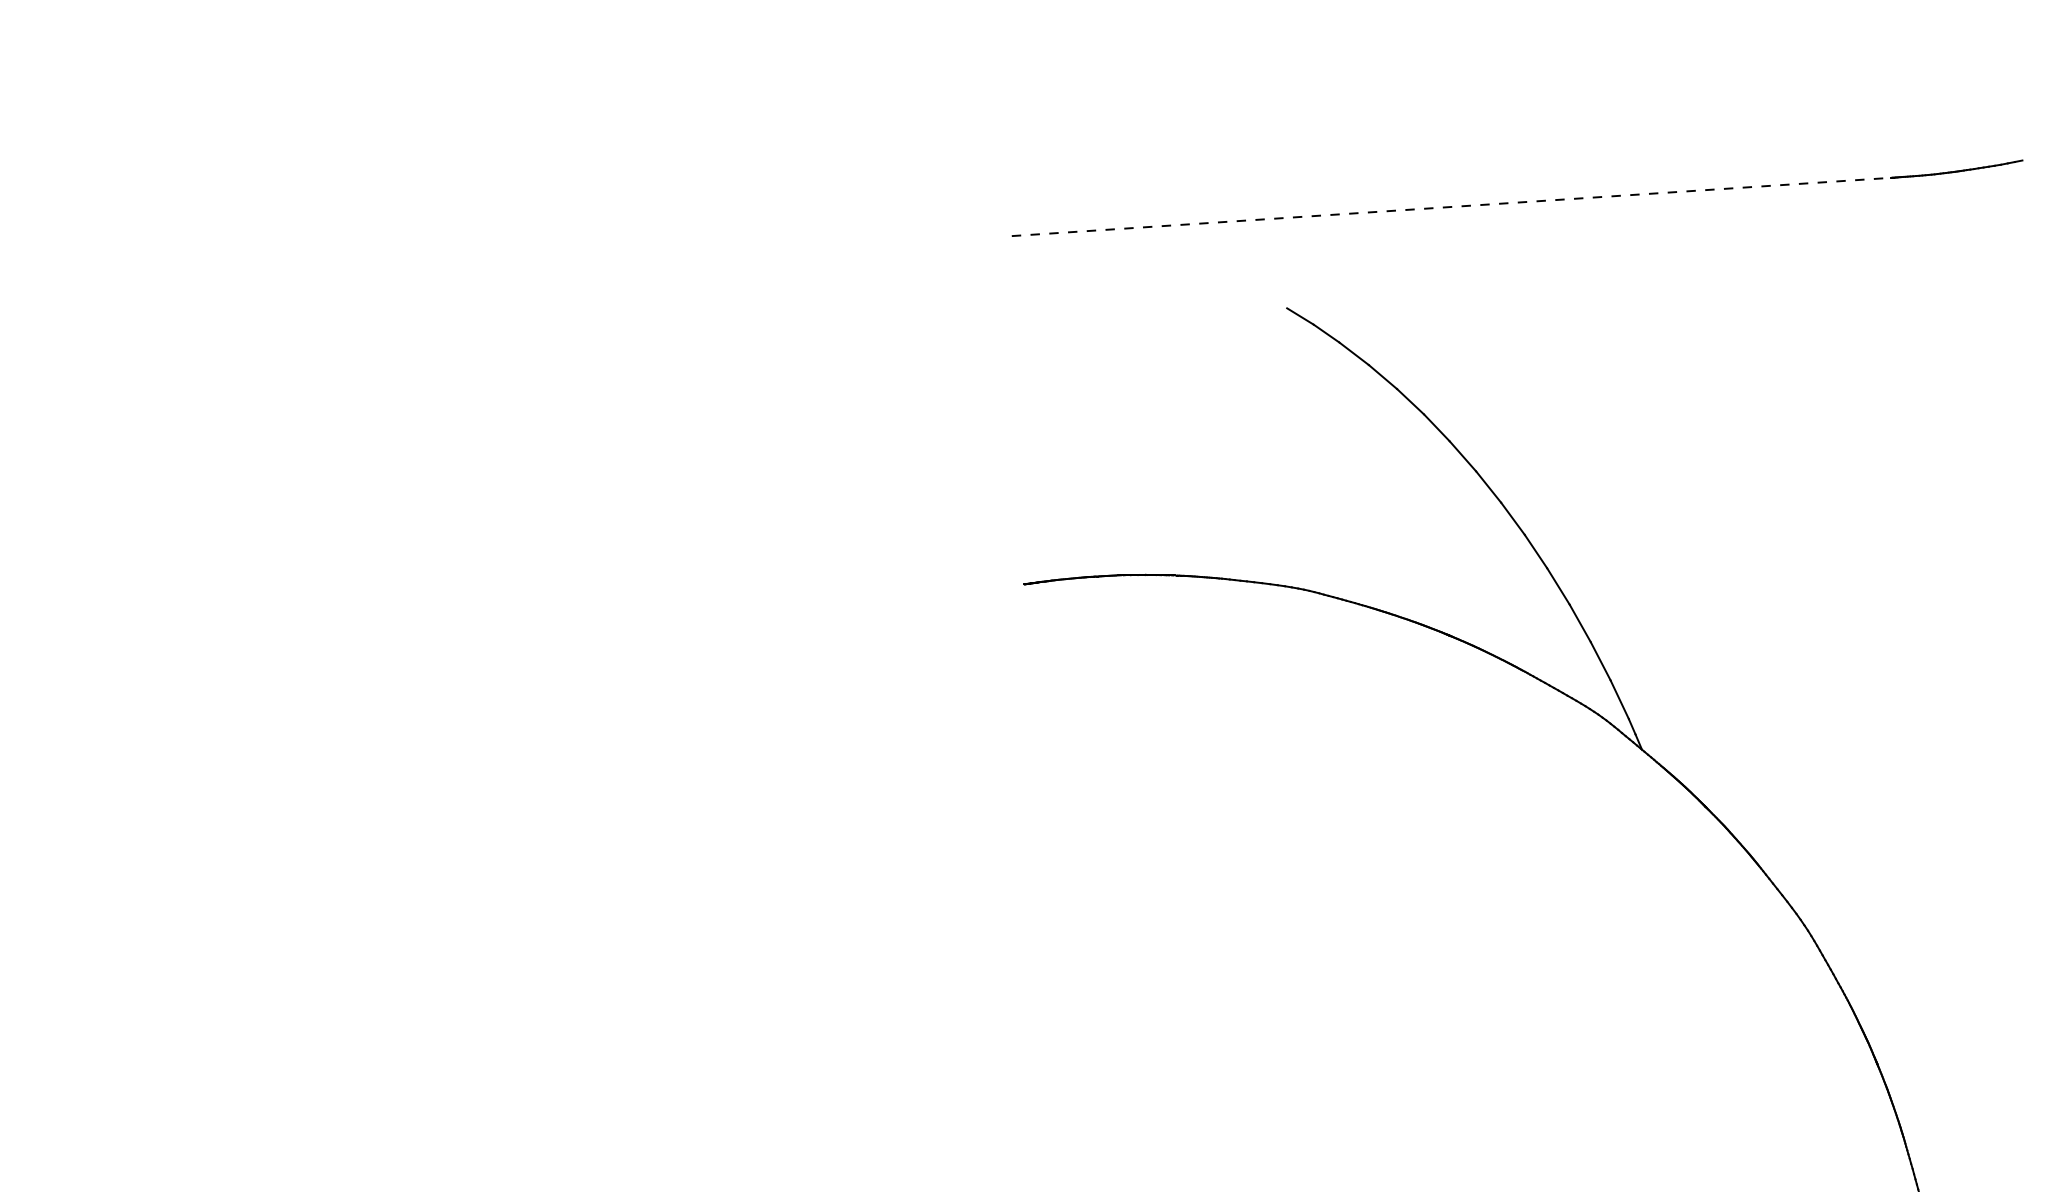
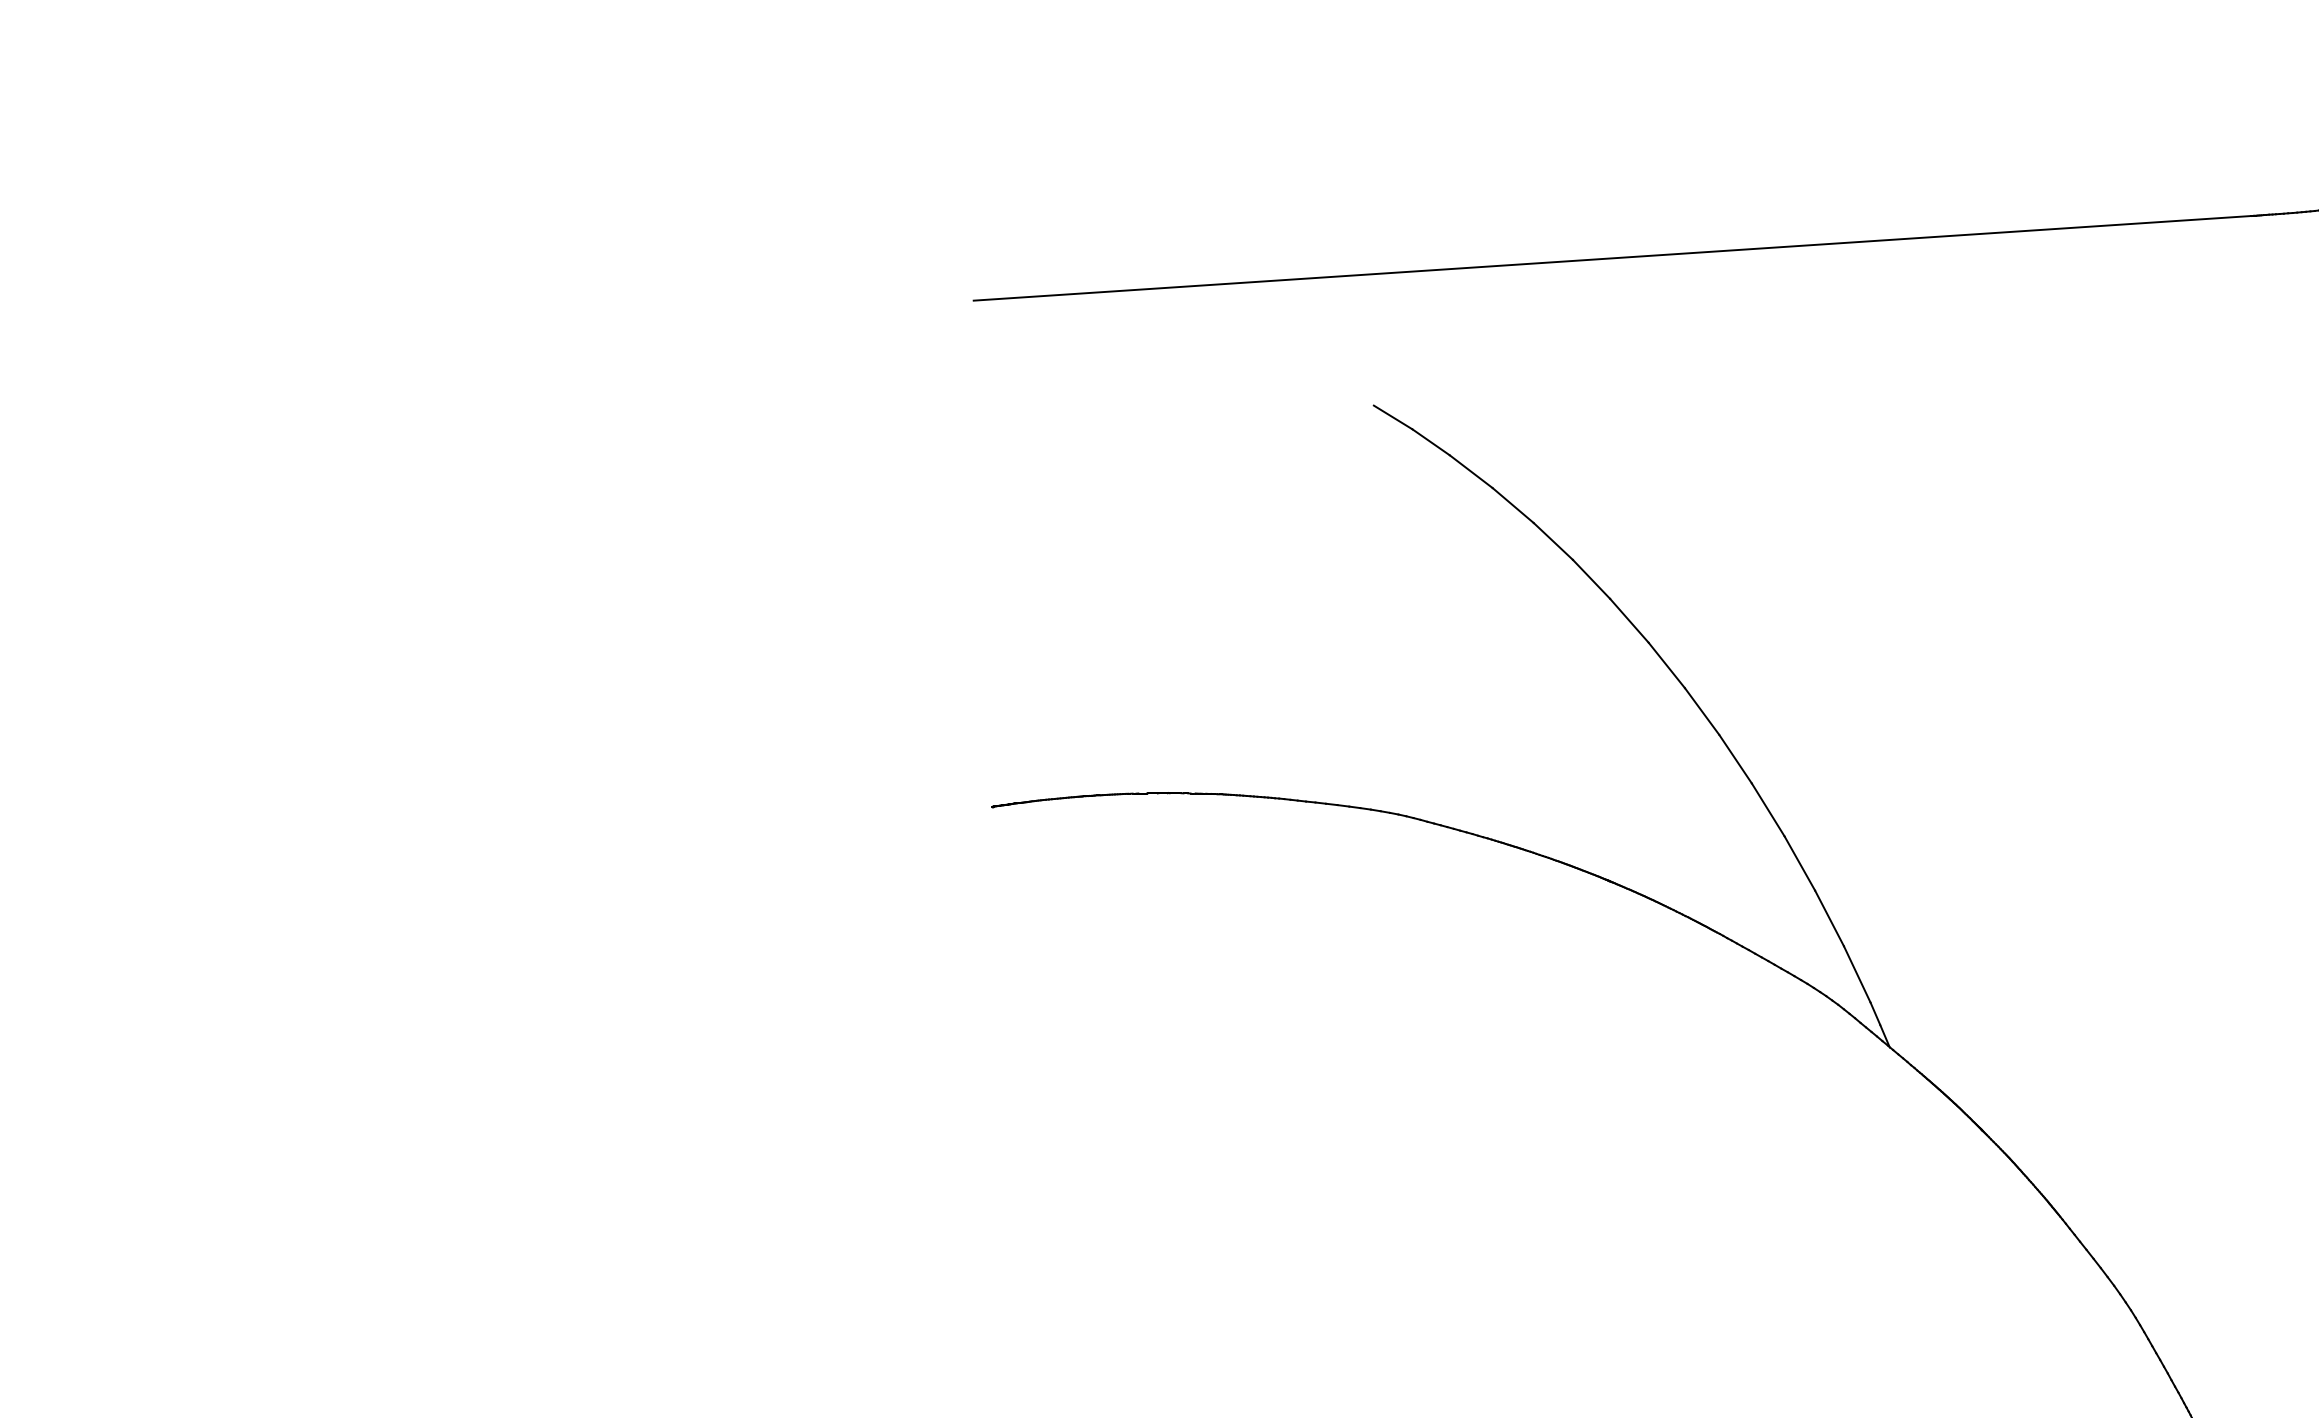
line: (1451, 206) -> (1612, 257), dashed -> solid

